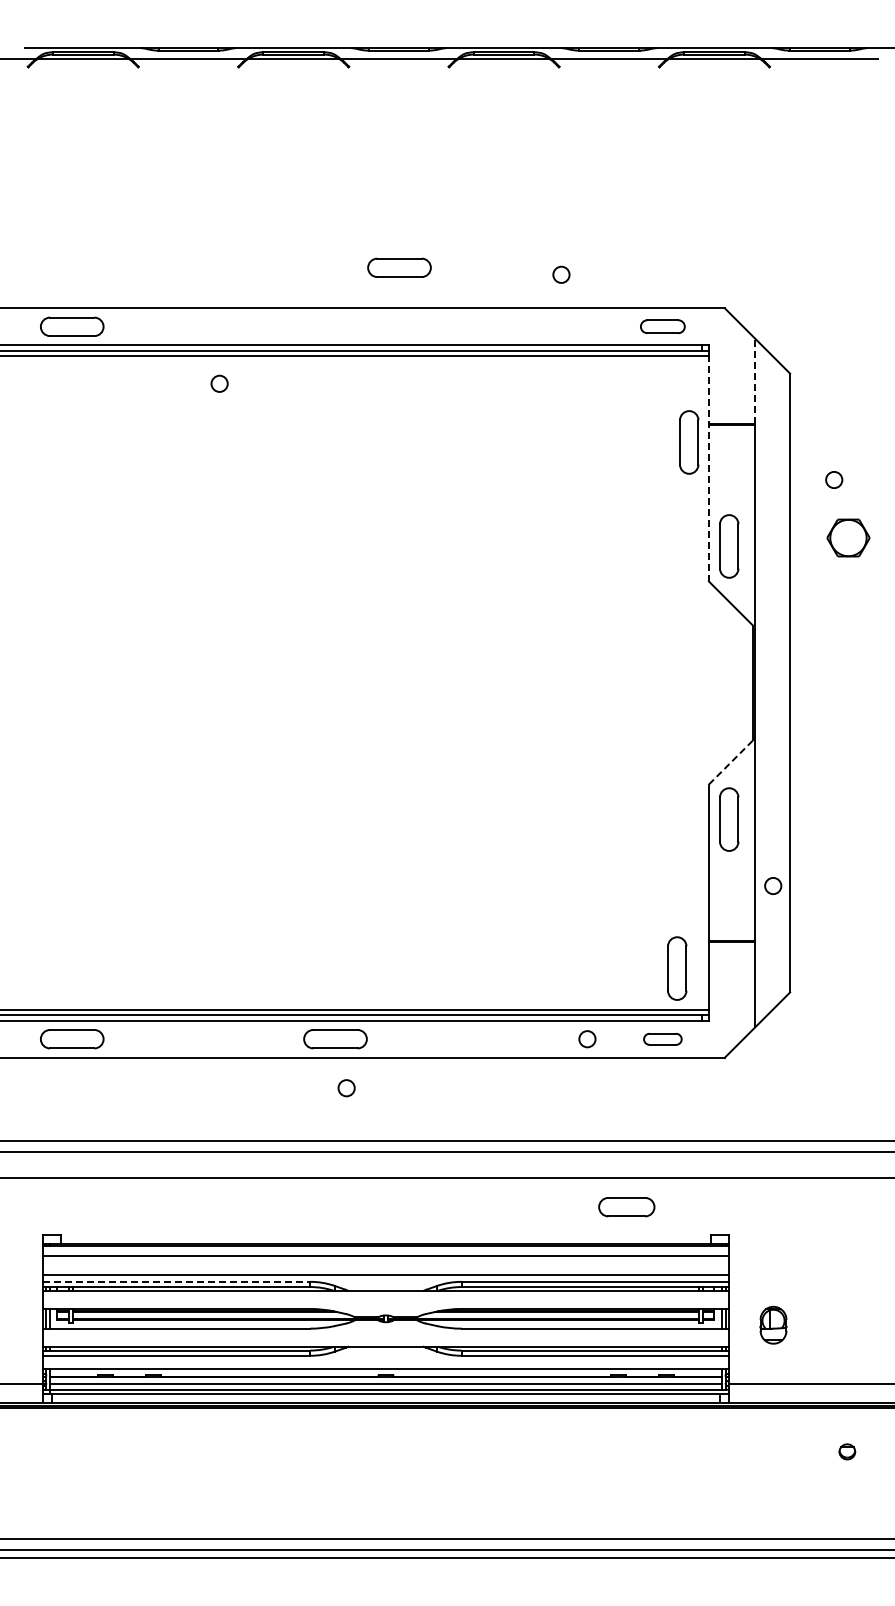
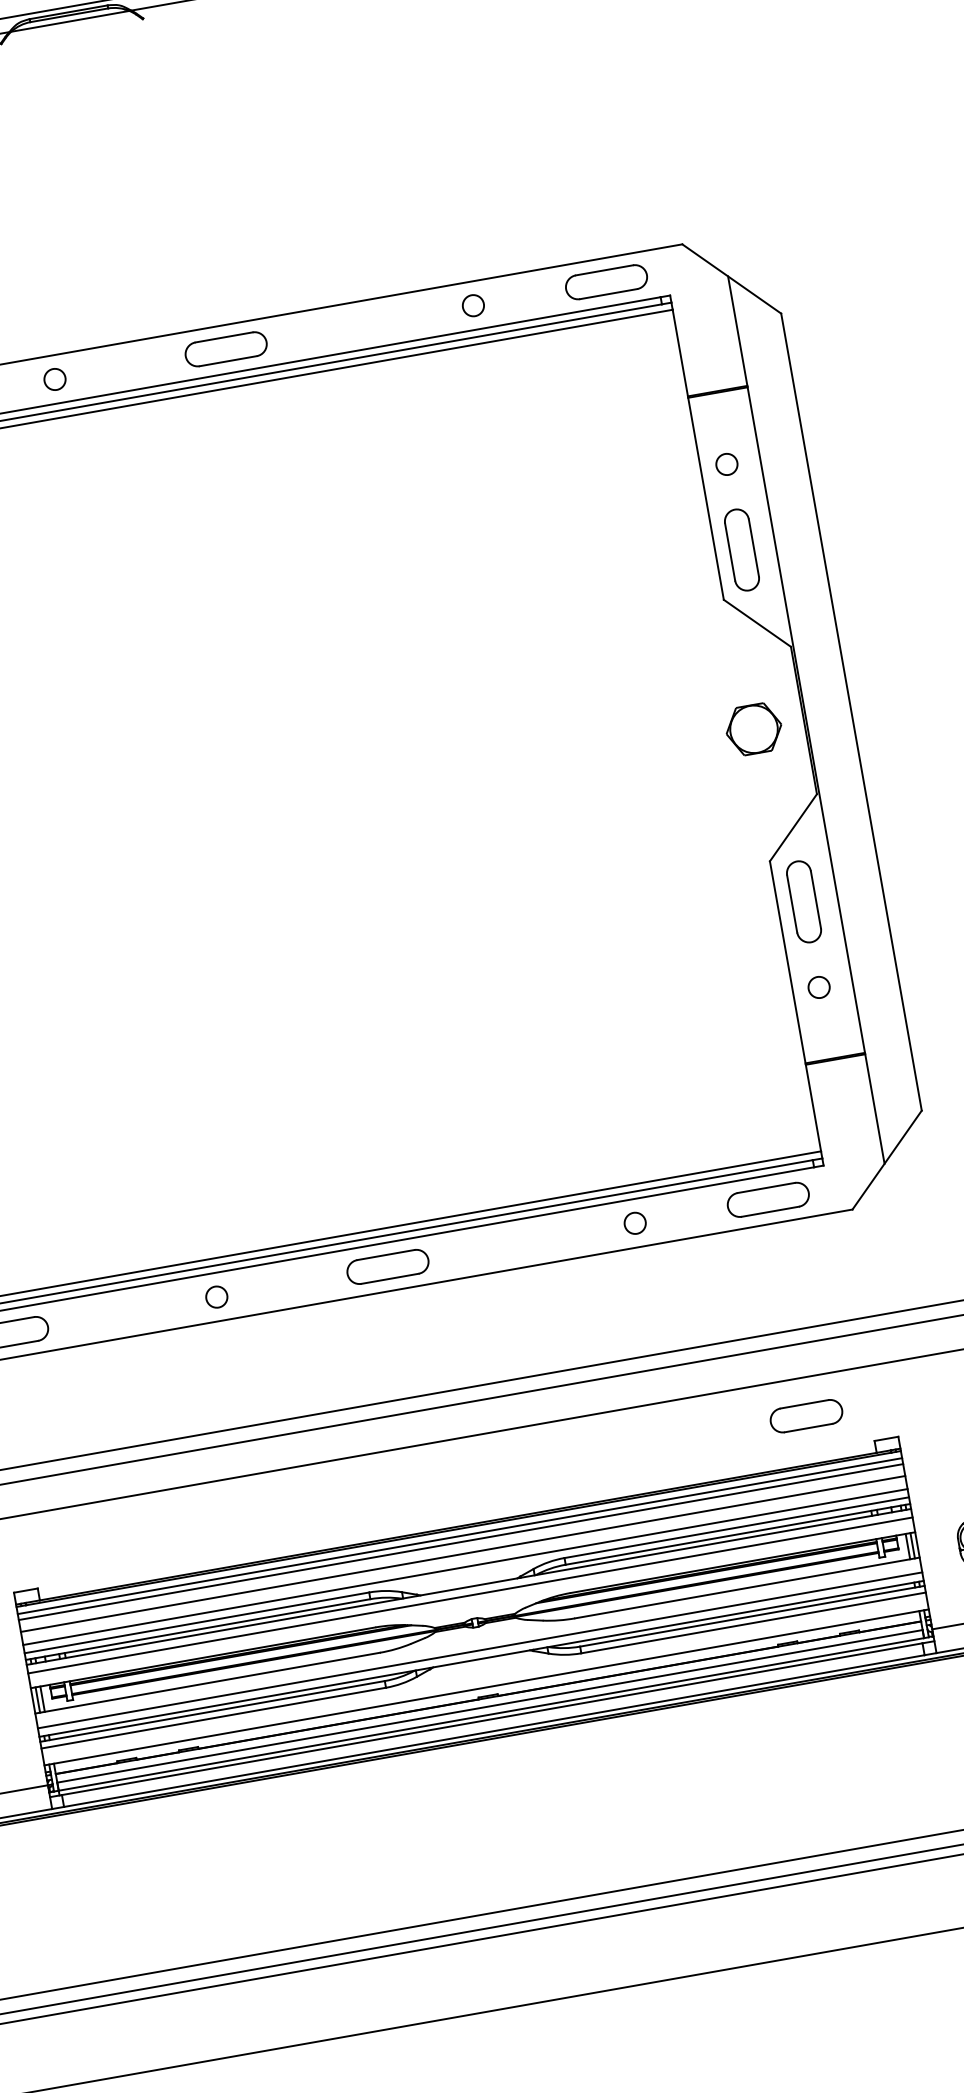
part: (399, 267) -> (226, 348), moved
circle: (561, 274) -> (473, 305), moved
part: (662, 326) -> (606, 281), size x1.43
line: (755, 381) -> (738, 331), dashed -> solid
circle: (219, 383) -> (54, 379), moved
part: (689, 442) -> (667, 425), removed
line: (708, 468) -> (697, 454), dashed -> solid
circle: (834, 479) -> (727, 463), moved
part: (848, 537) -> (753, 728), moved
line: (731, 762) -> (793, 827), dashed -> solid
circle: (773, 885) -> (819, 986), moved
part: (677, 968) -> (771, 1105), removed
part: (335, 1039) -> (388, 1267), moved
circle: (587, 1039) -> (635, 1223), moved
part: (662, 1039) -> (768, 1200), size x1.67
circle: (346, 1088) -> (216, 1297), moved
part: (626, 1207) -> (806, 1416), moved
line: (385, 1251) -> (459, 1536), added
line: (385, 1265) -> (462, 1554), added
line: (176, 1281) -> (196, 1622), dashed -> solid
line: (385, 1297) -> (469, 1595), added
line: (385, 1340) -> (479, 1650), added

